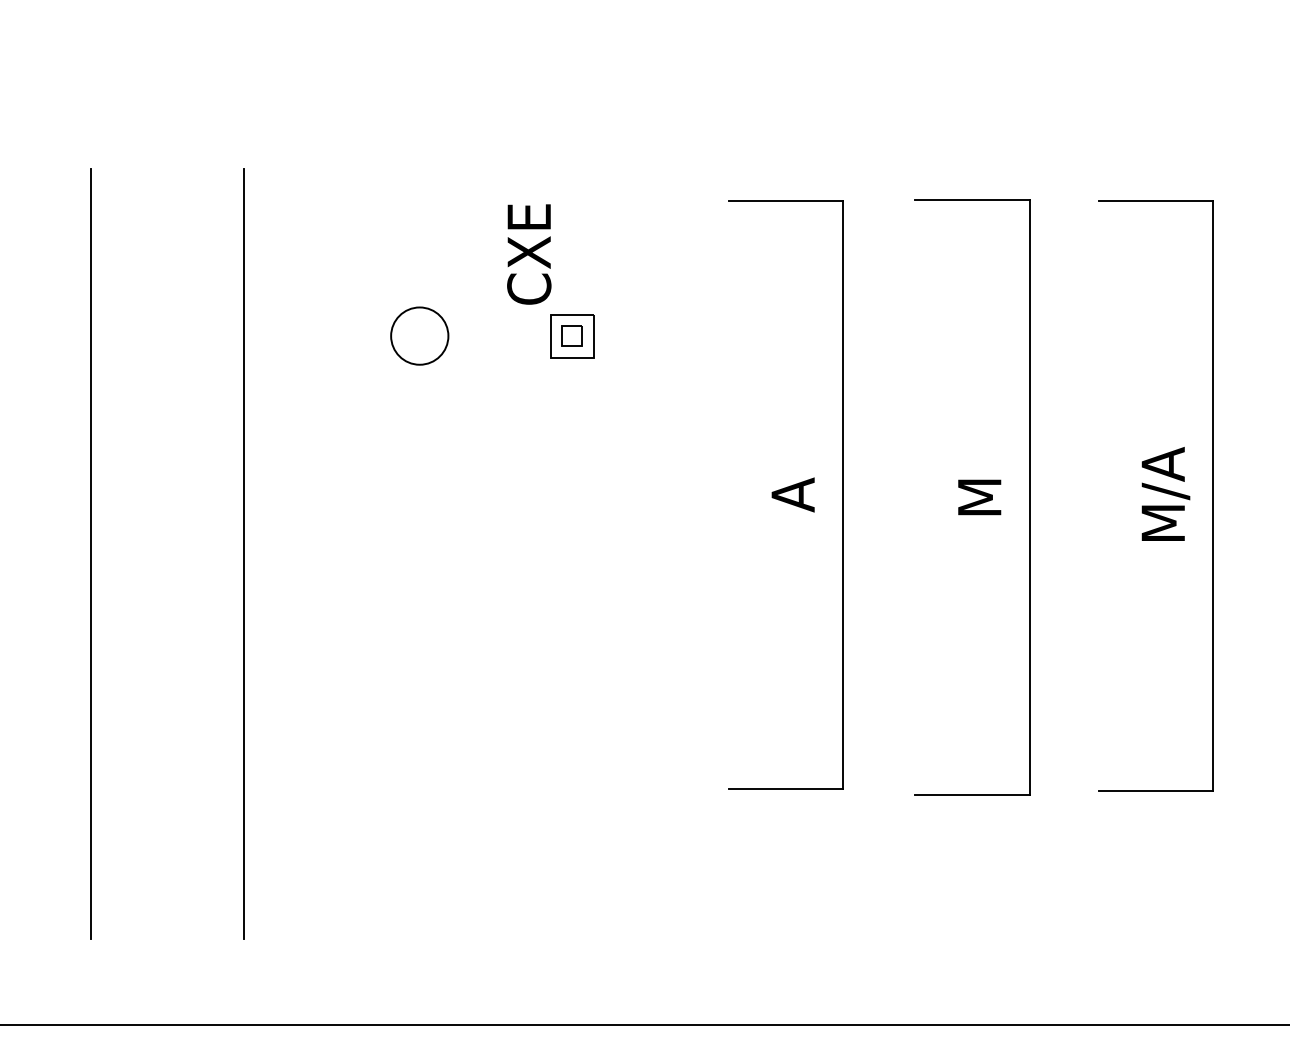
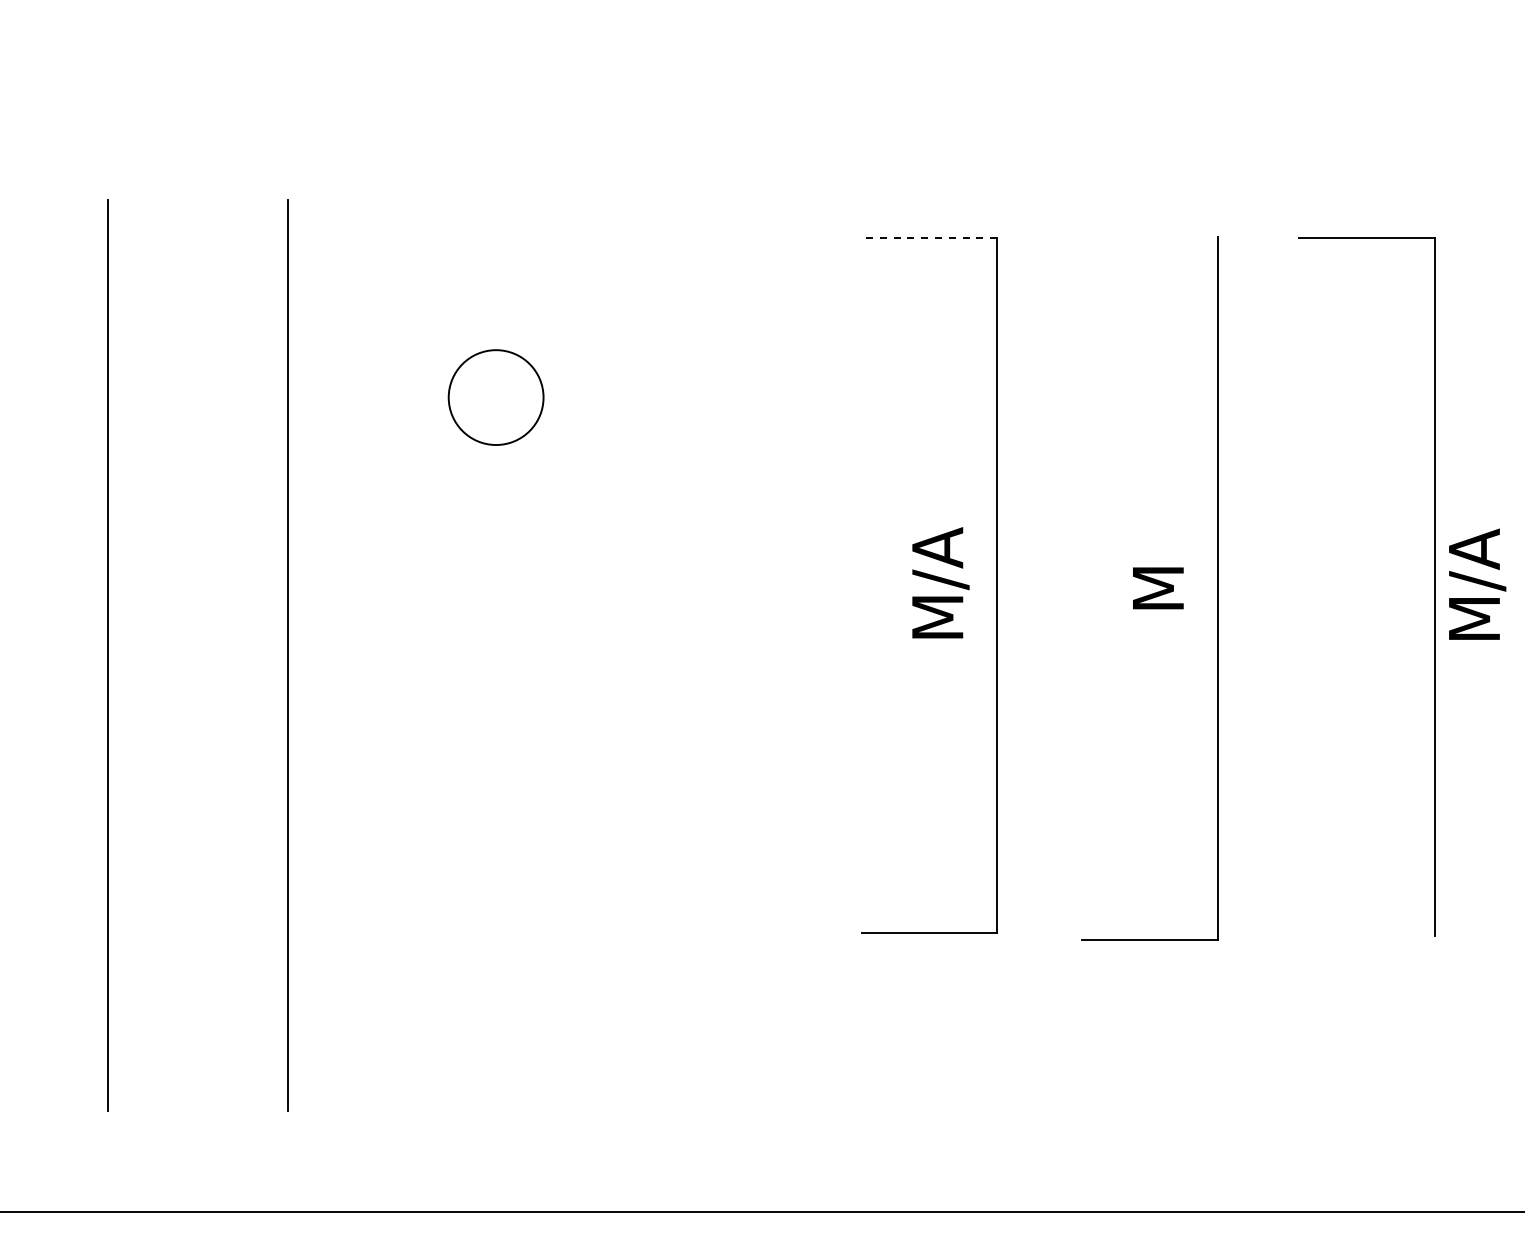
line: (972, 199) -> (1149, 236), removed
line: (786, 200) -> (929, 237), solid -> dashed
part: (550, 281) -> (650, 332), removed
circle: (420, 336) -> (496, 397), size x1.4
text: (795, 492) -> (940, 582), A -> M/A
text: (1165, 493) -> (1477, 583), moved
line: (1155, 790) -> (1366, 935), removed

